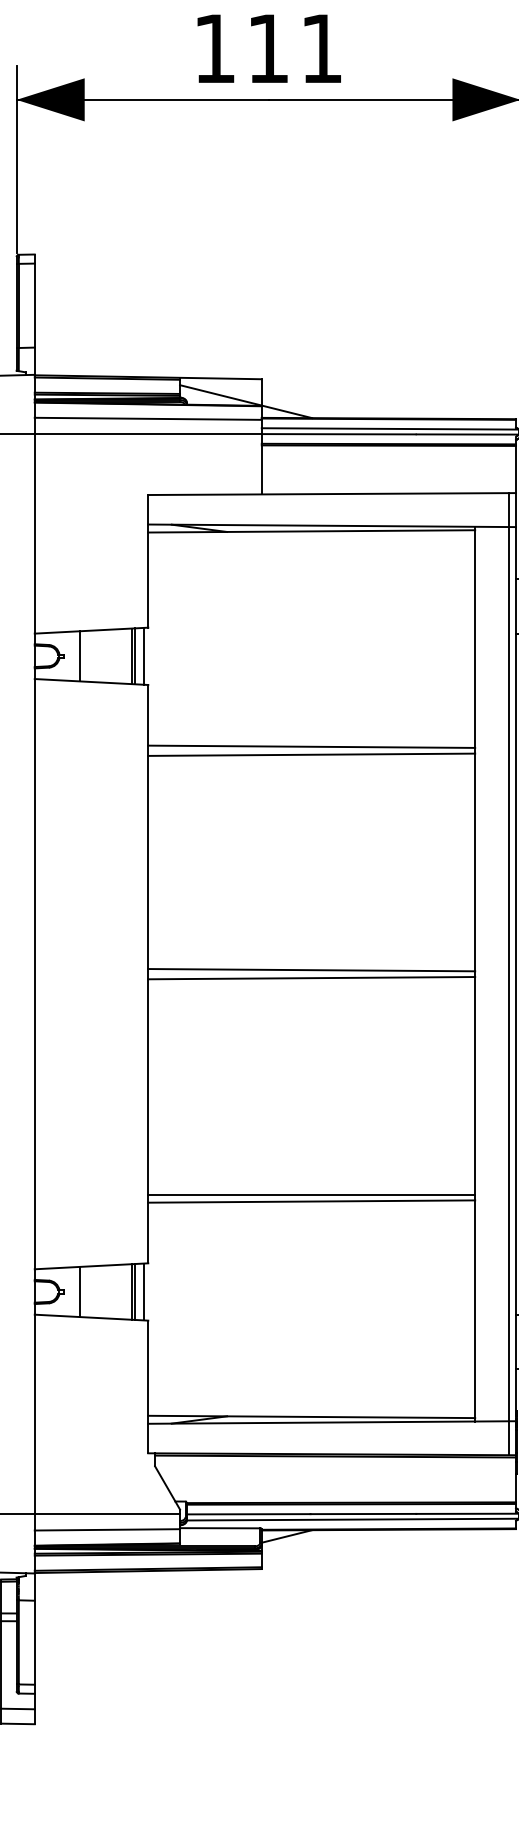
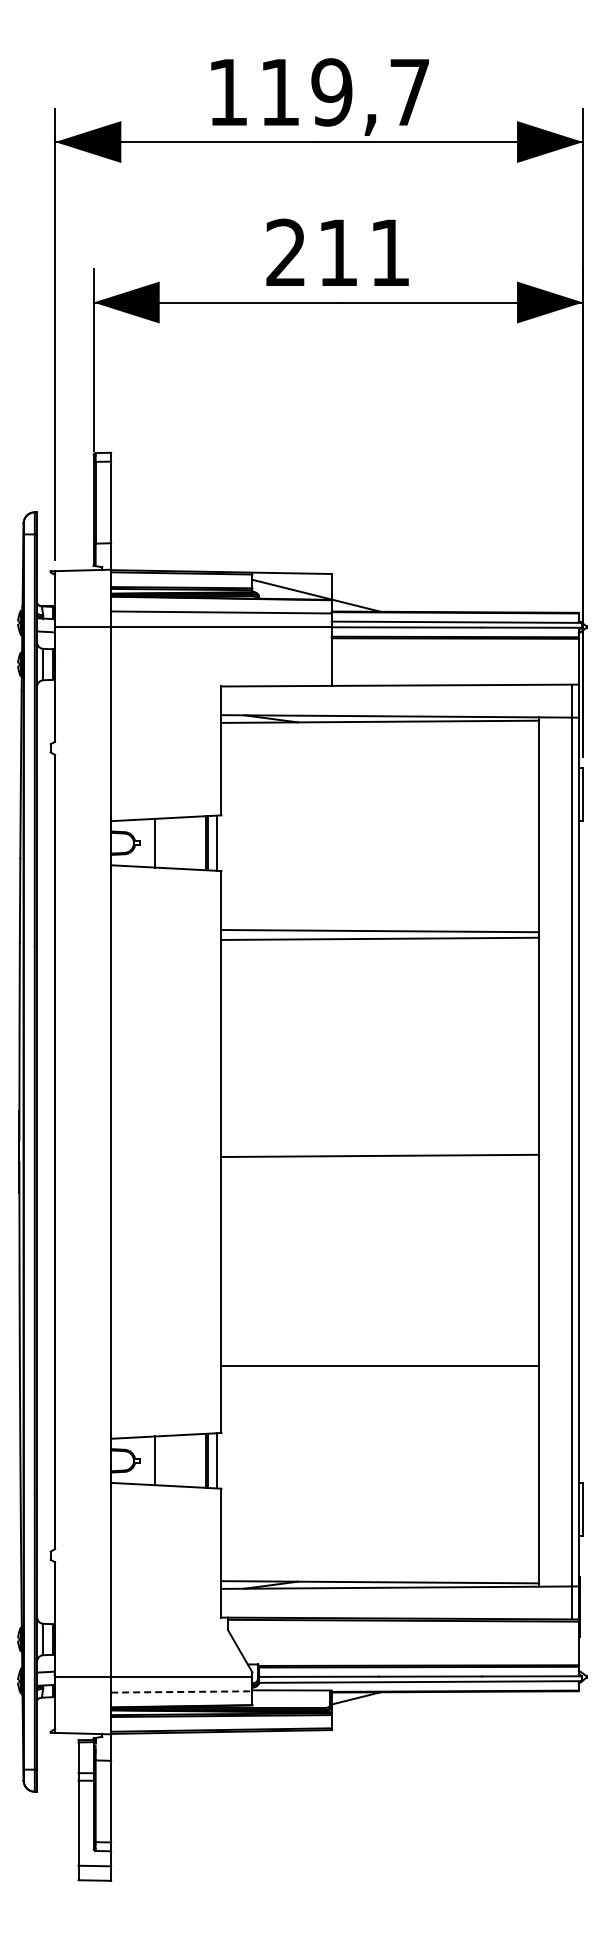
text: (214, 47) -> (285, 251), 111 -> 211
line: (311, 970) -> (380, 1148), removed
line: (311, 1201) -> (380, 1372), removed
line: (107, 1529) -> (181, 1691), solid -> dashed

